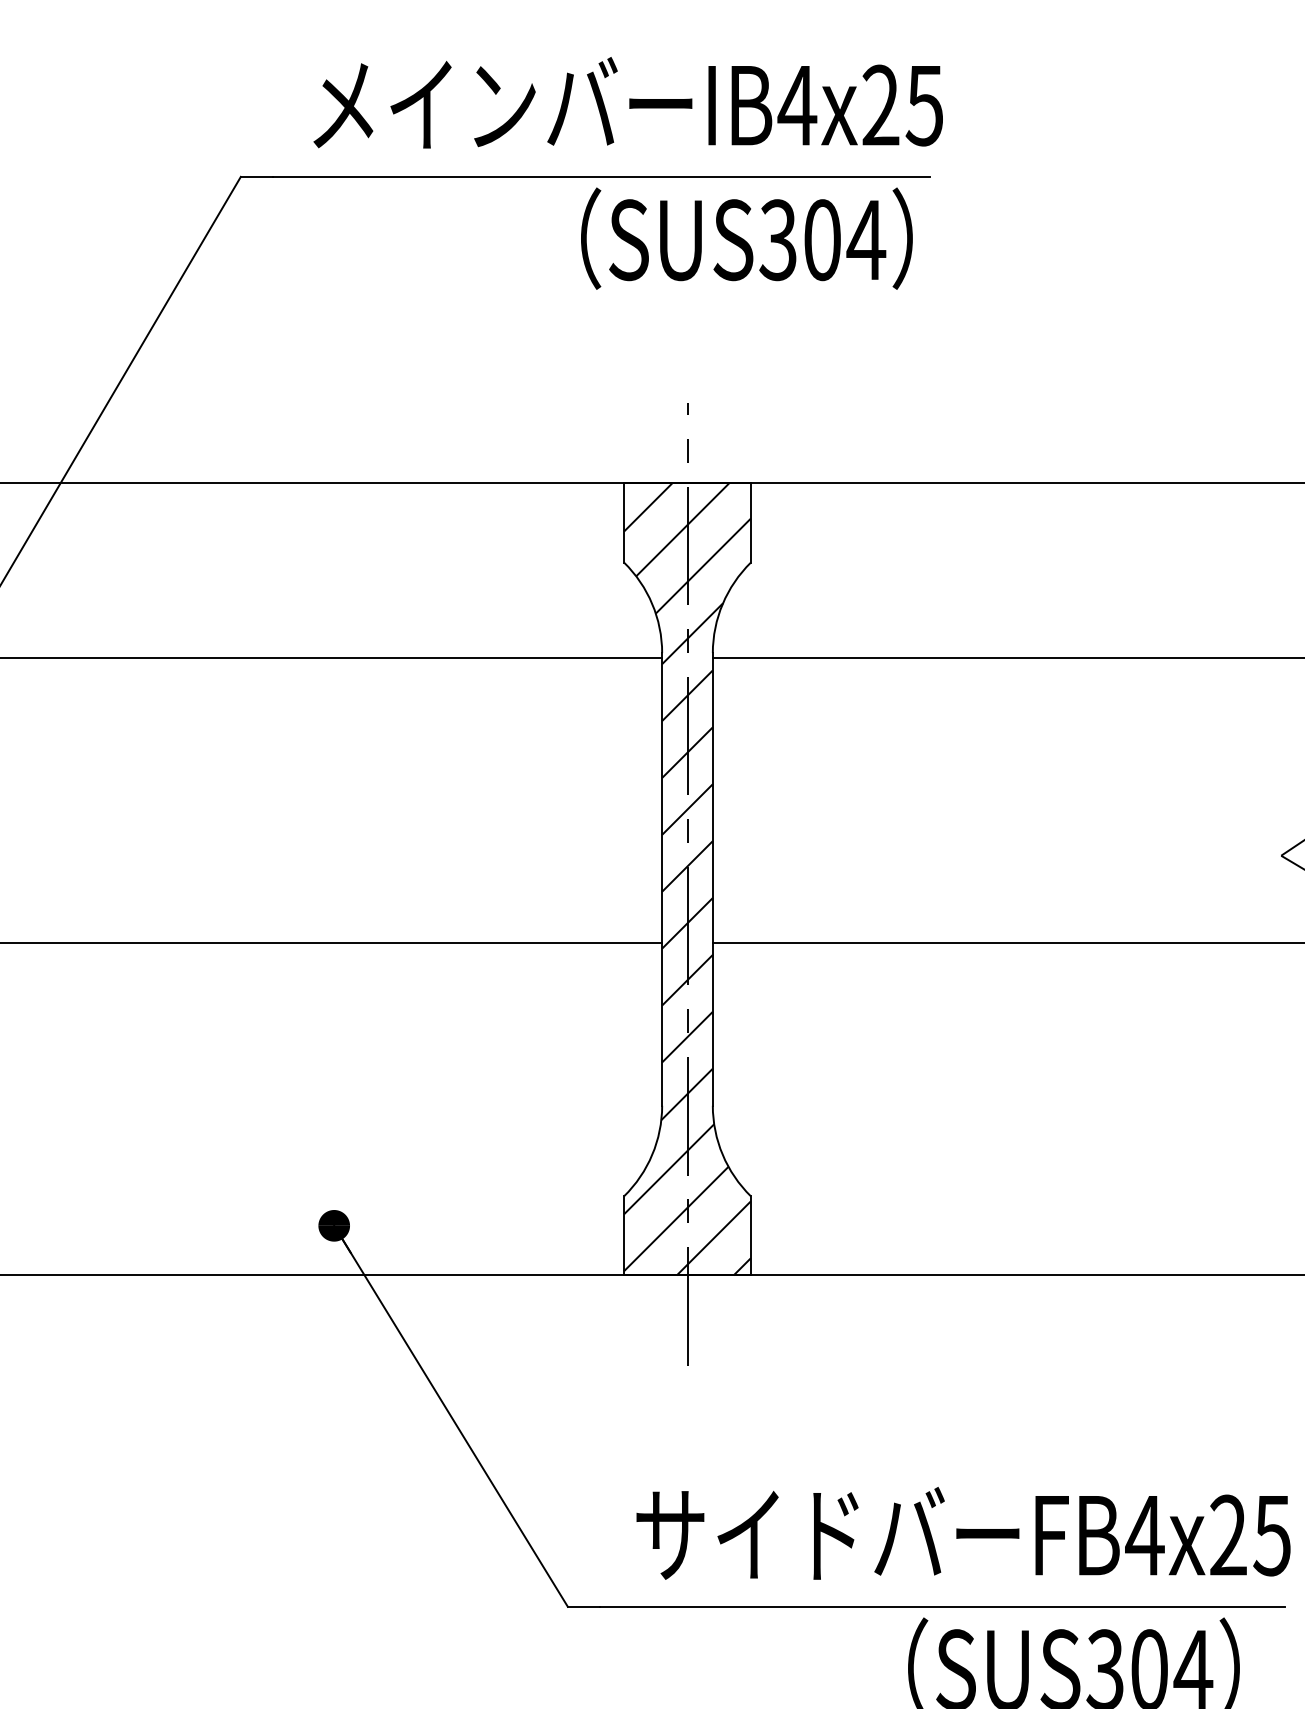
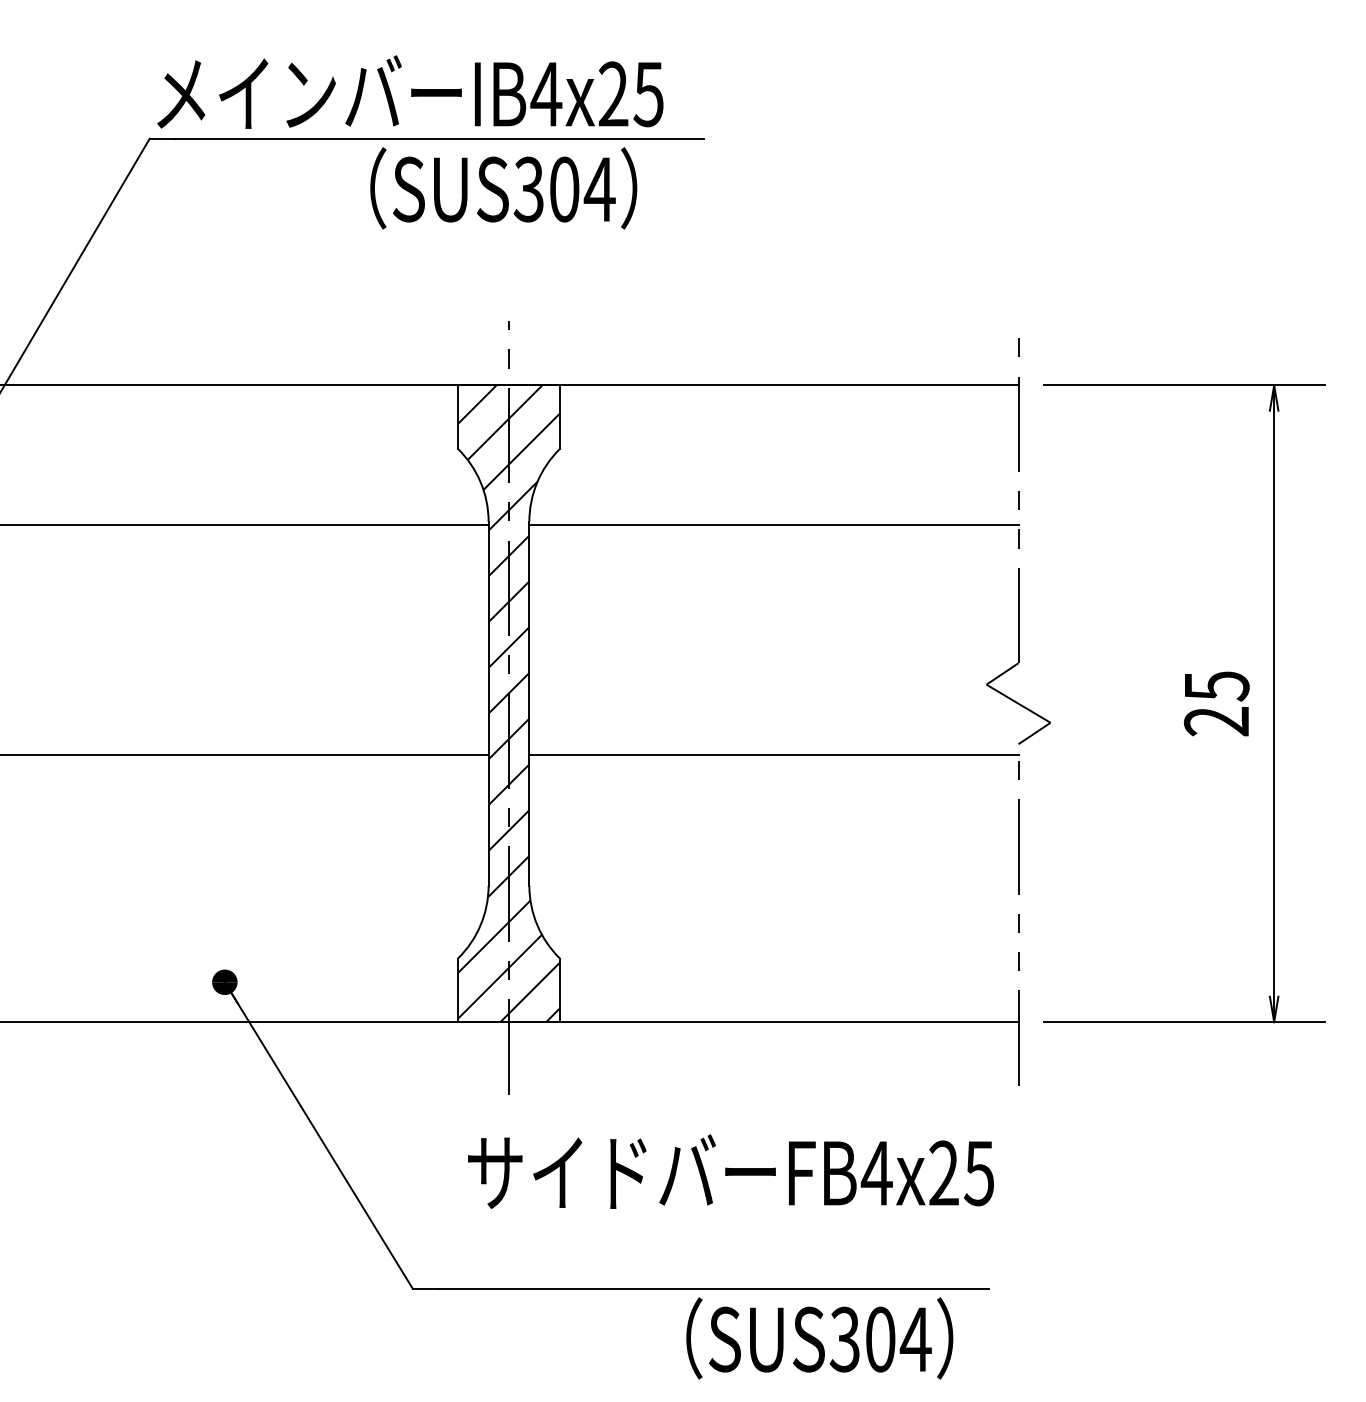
text: (628, 102) -> (410, 91), moved
text: (746, 238) -> (503, 188), moved
text: (962, 1533) -> (730, 1171), moved

